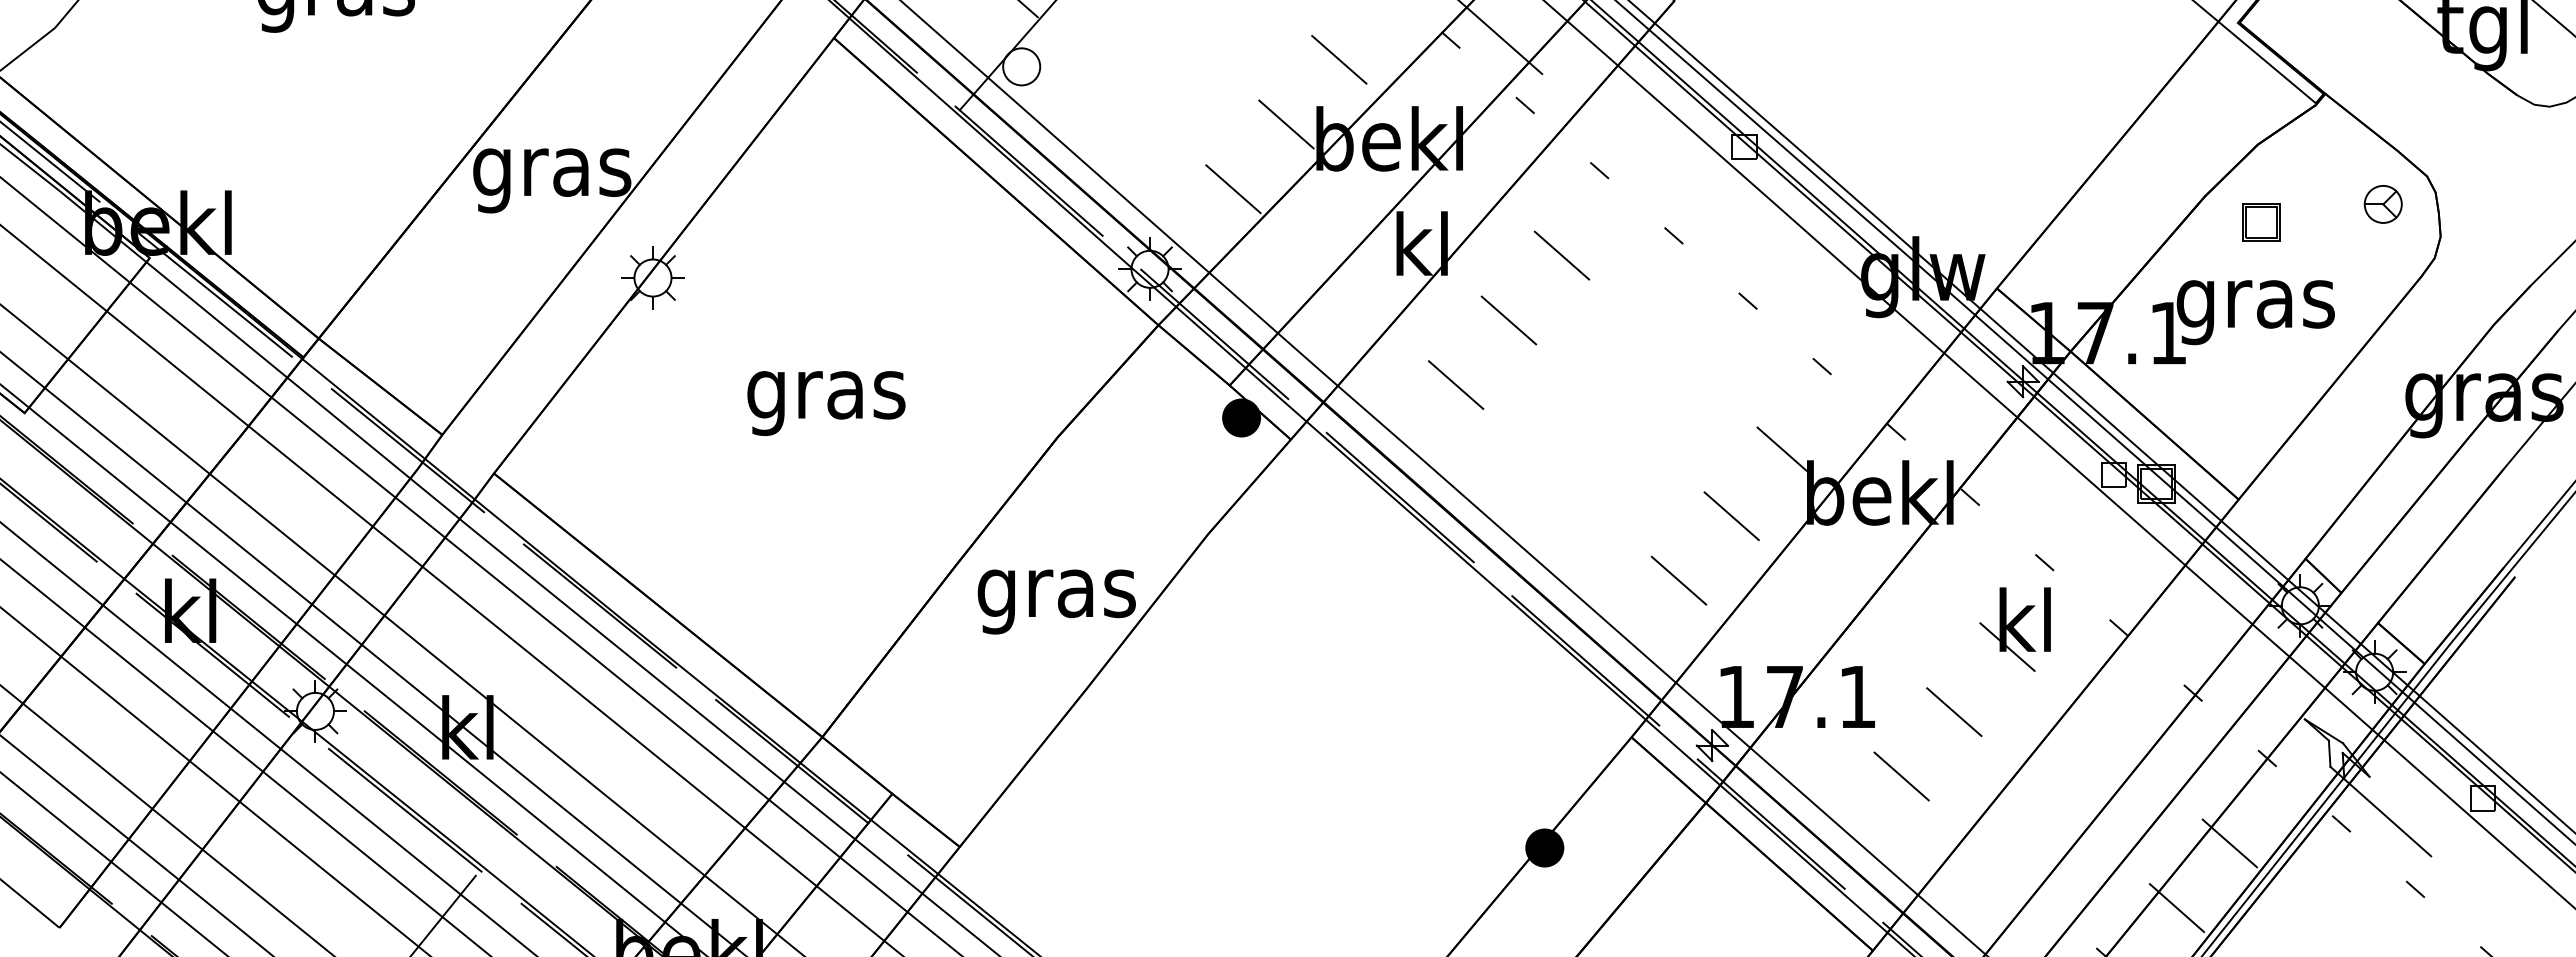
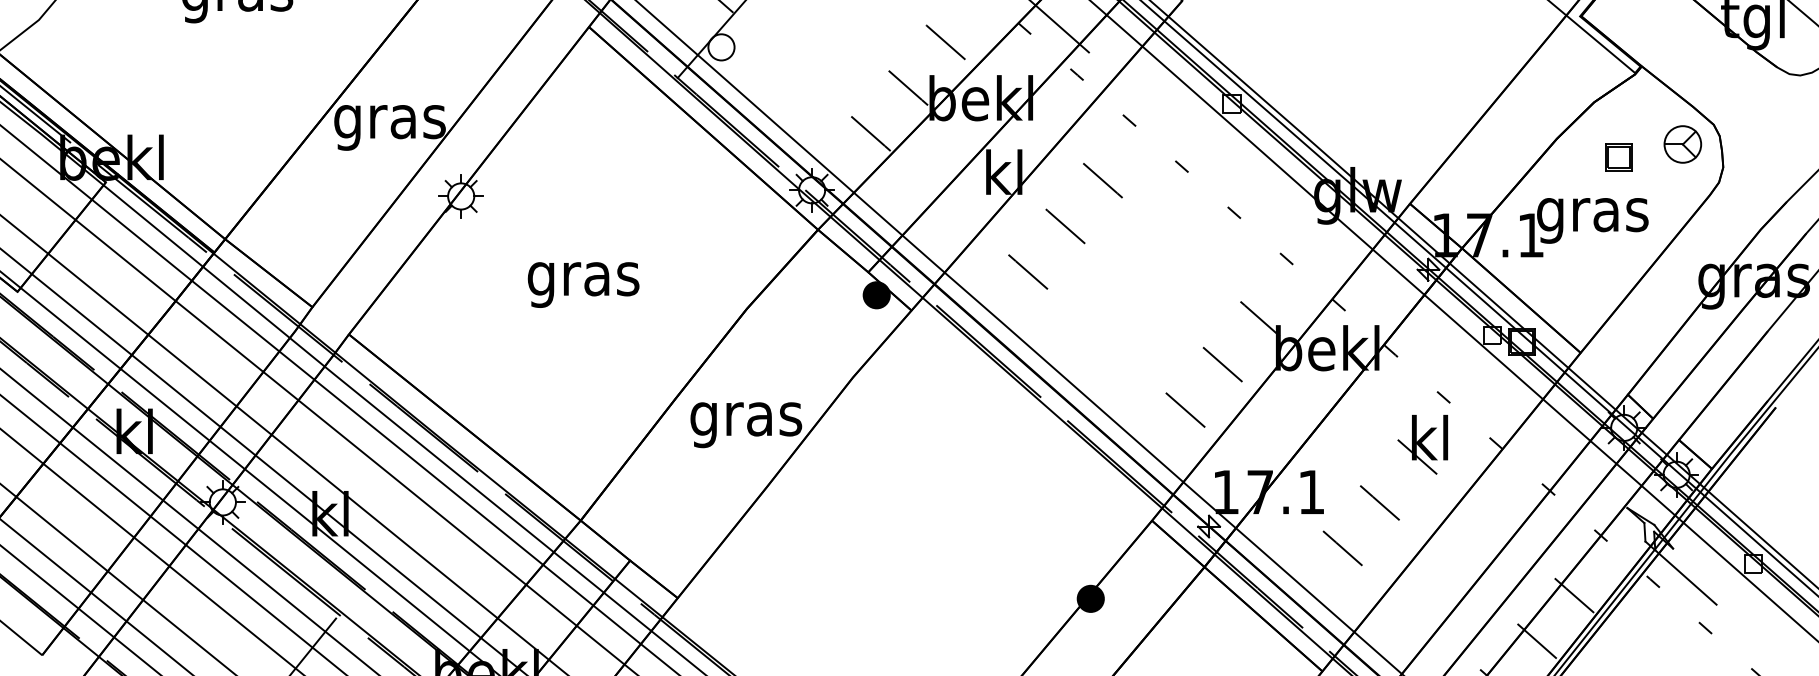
part: (2382, 204) -> (1682, 144), size x1.4
part: (2261, 222) -> (1618, 157), moved

